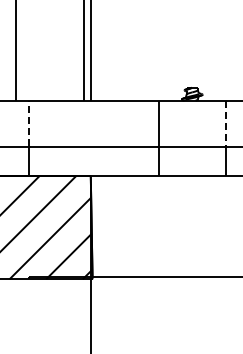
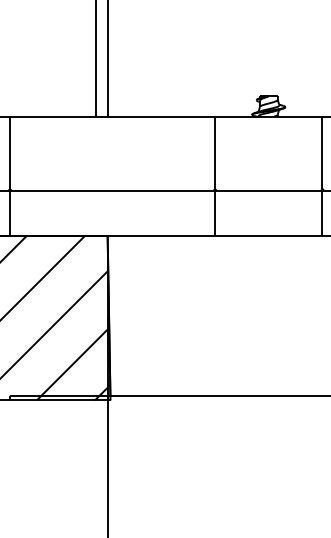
line: (29, 123) -> (10, 152), dashed -> solid
line: (225, 123) -> (321, 152), dashed -> solid

